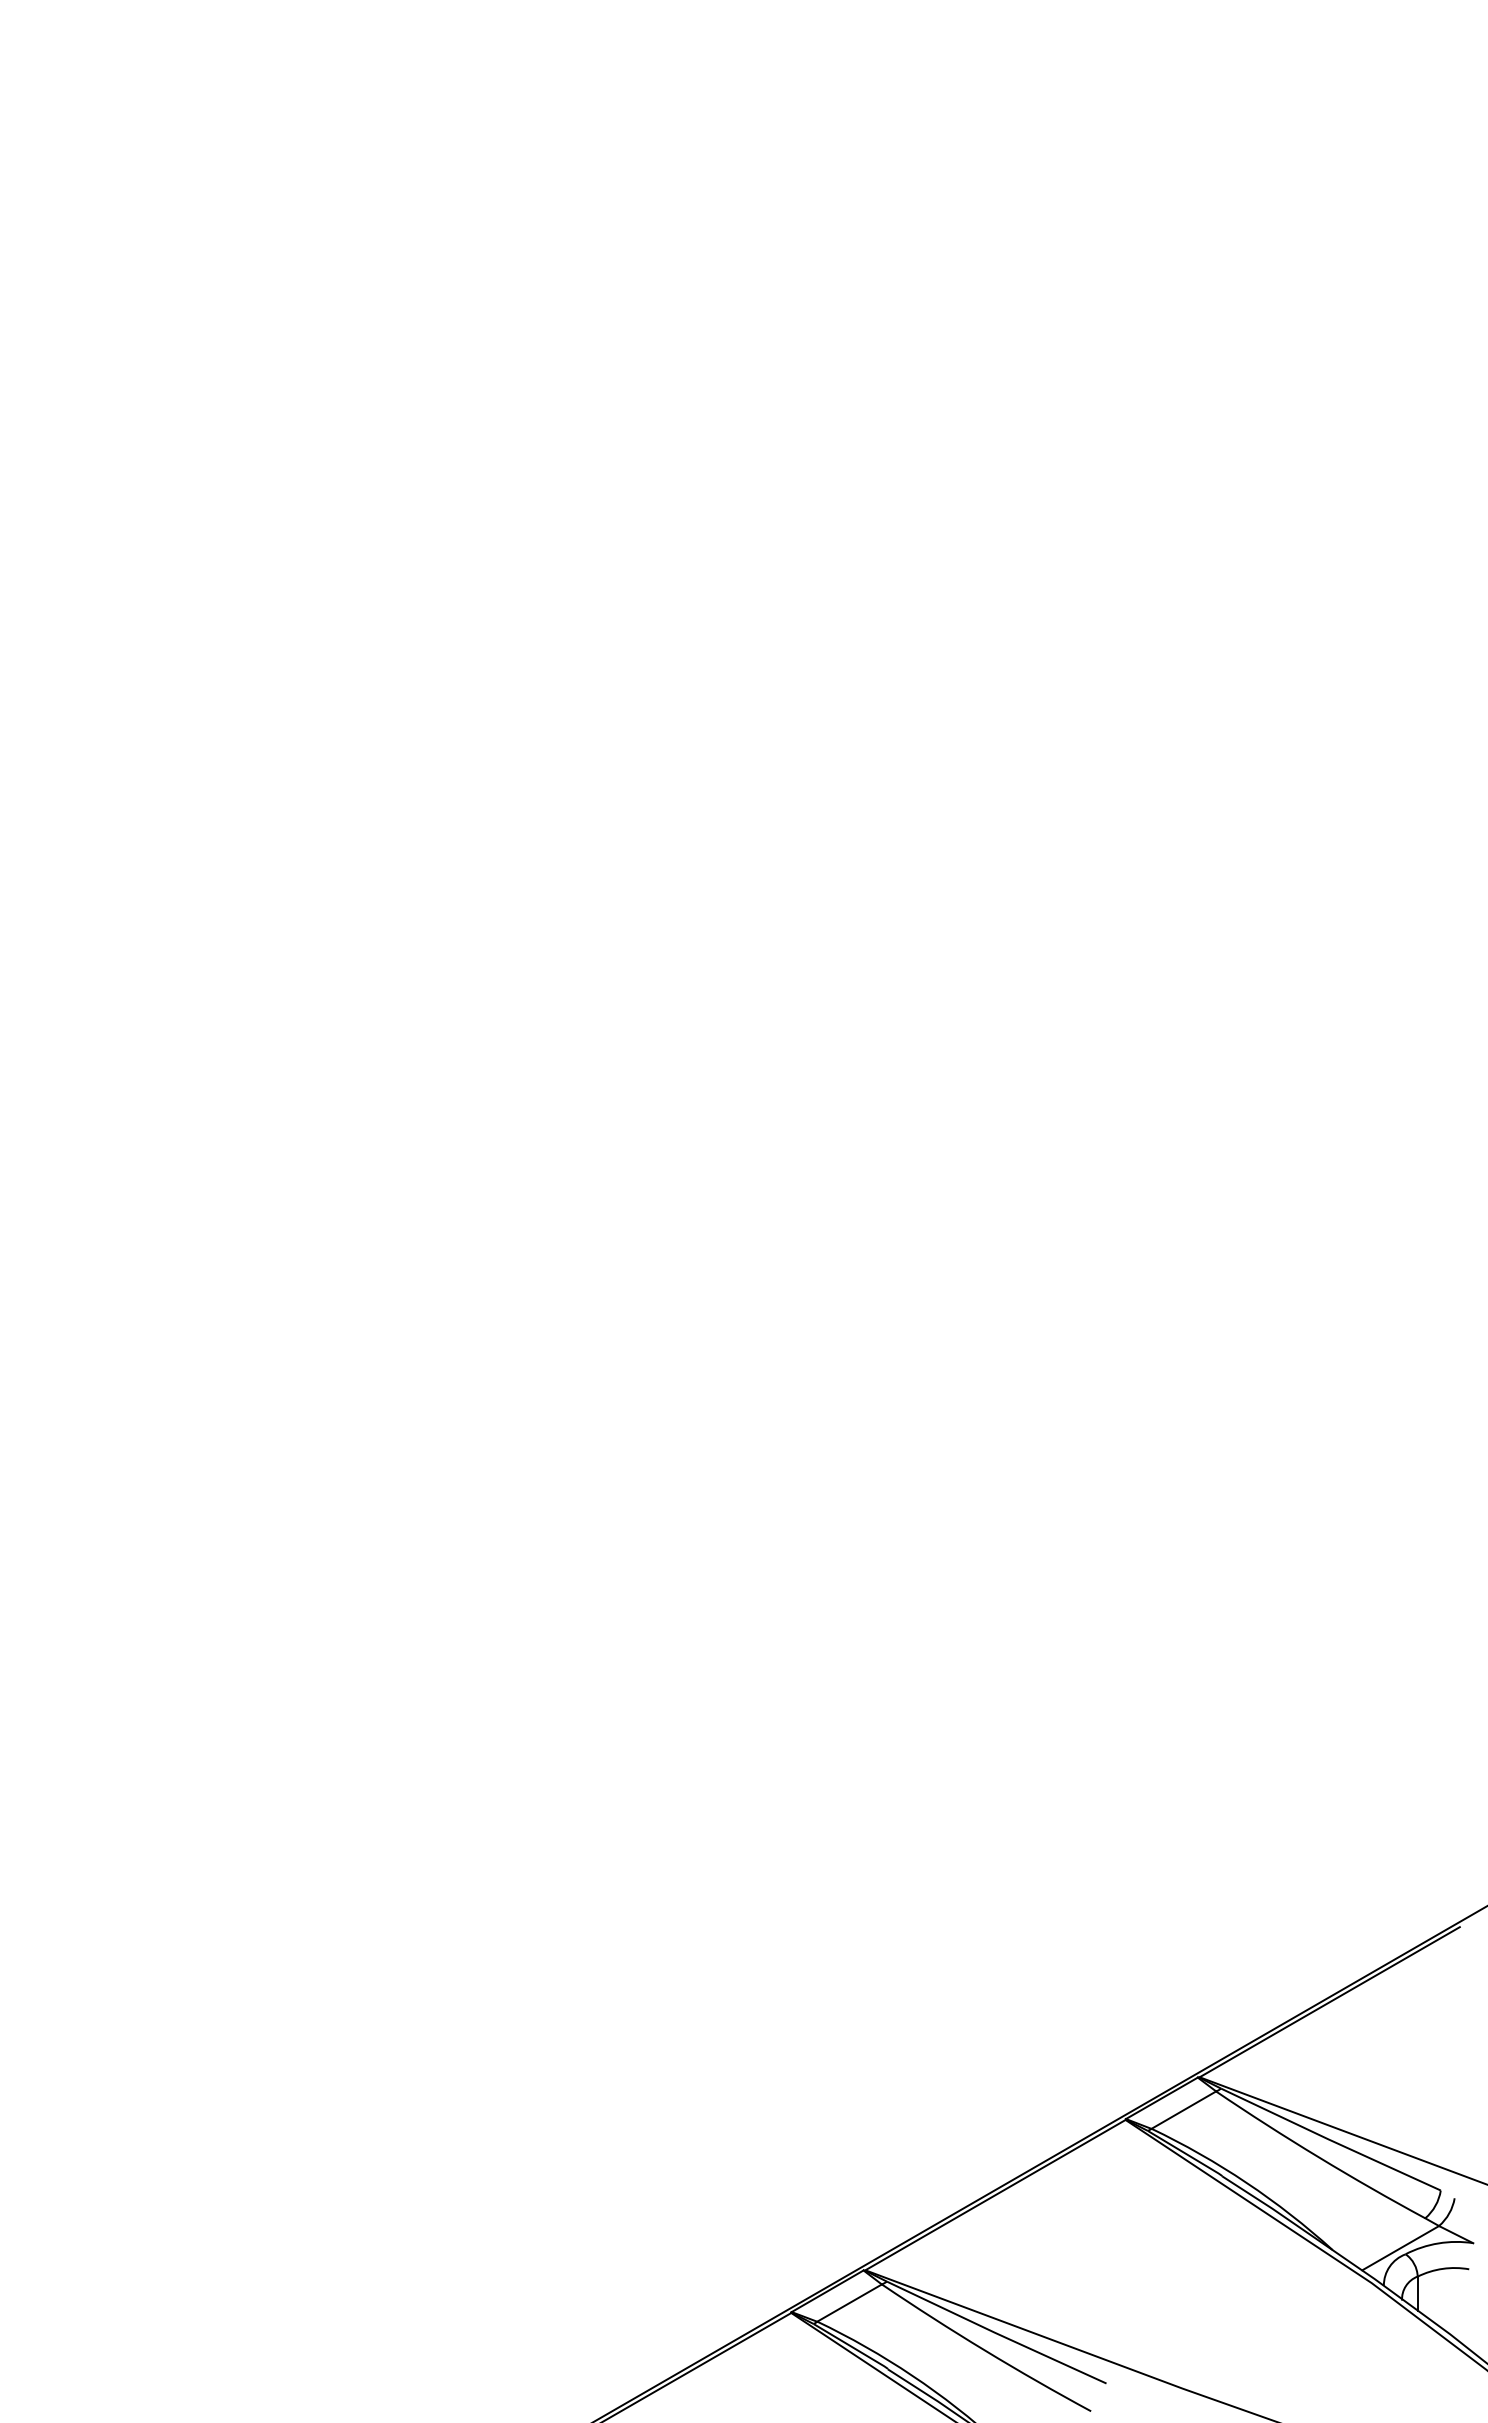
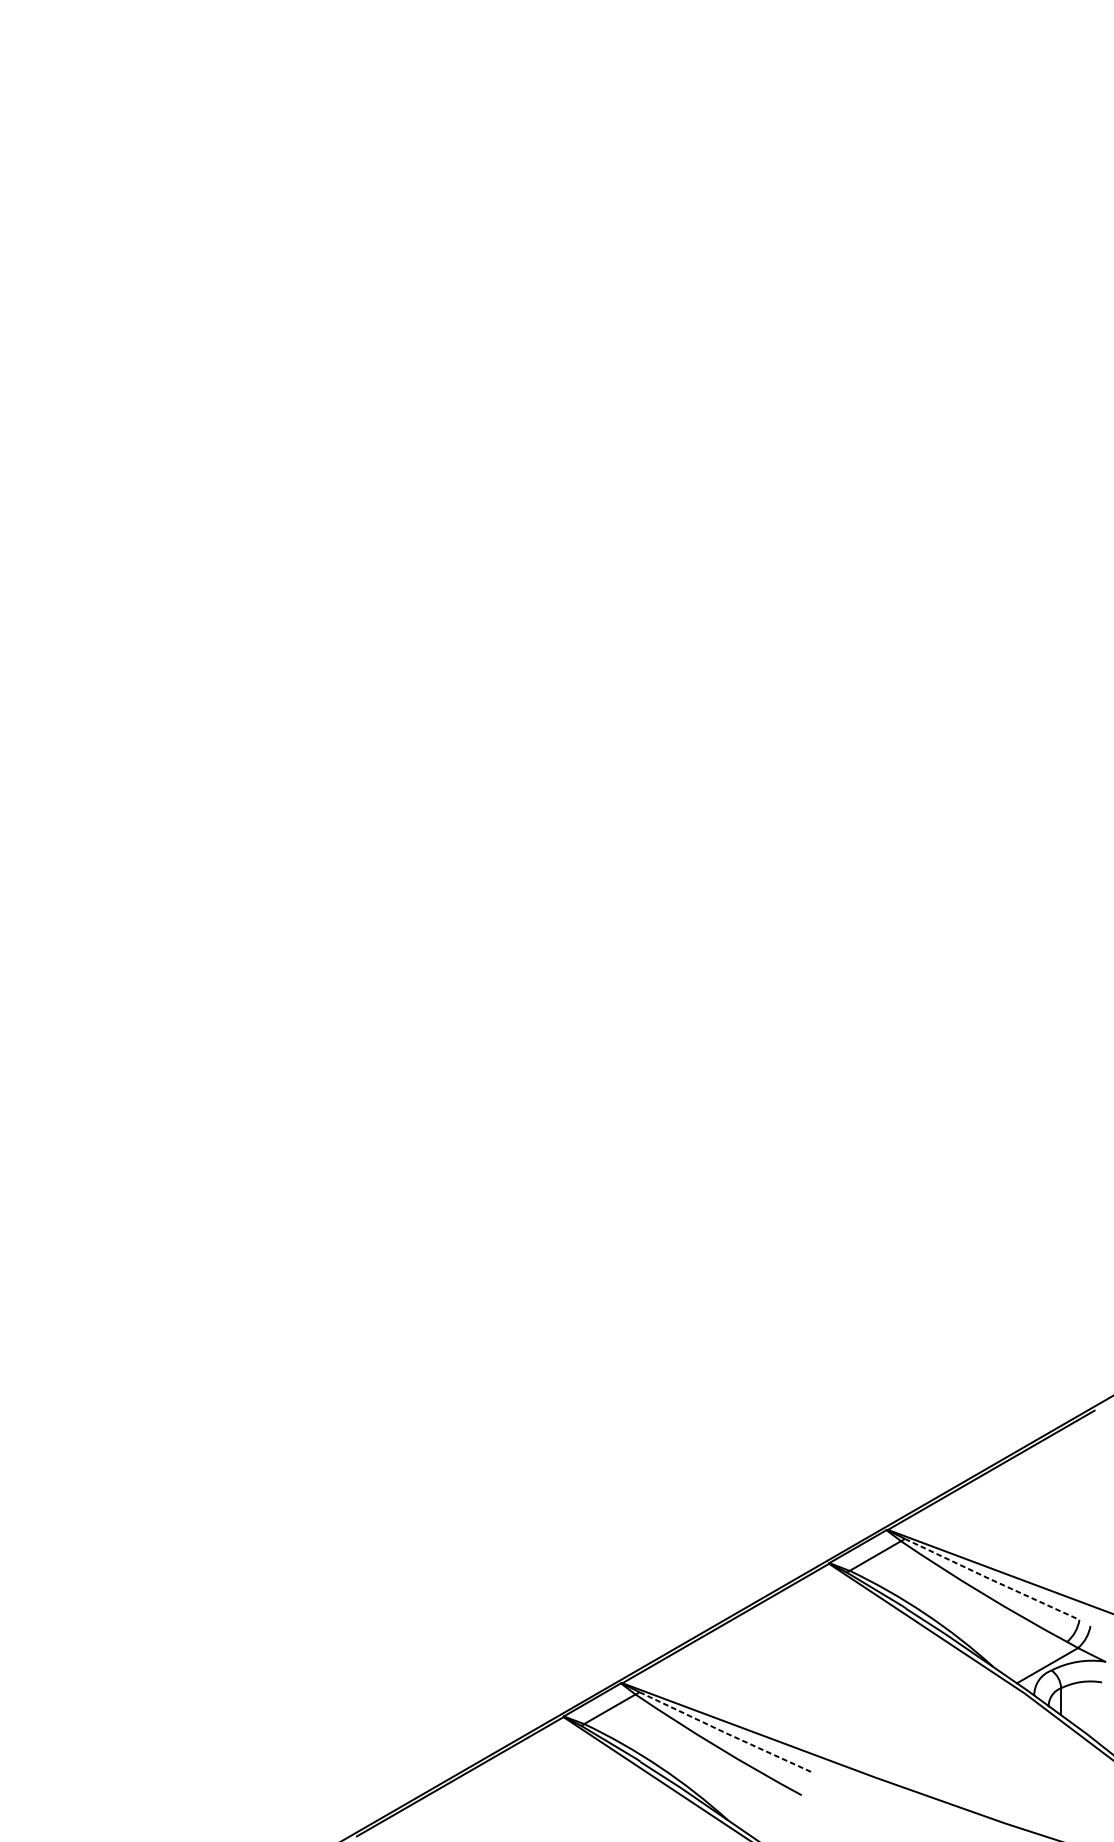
line: (1330, 2140) -> (991, 1580), solid -> dashed
line: (996, 2333) -> (726, 1733), solid -> dashed

